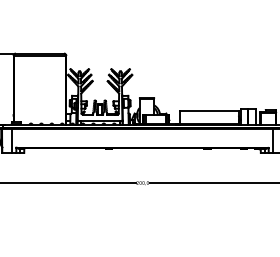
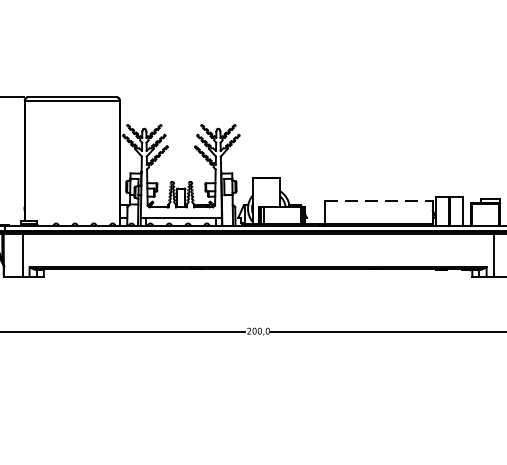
line: (209, 111) -> (379, 201), solid -> dashed

